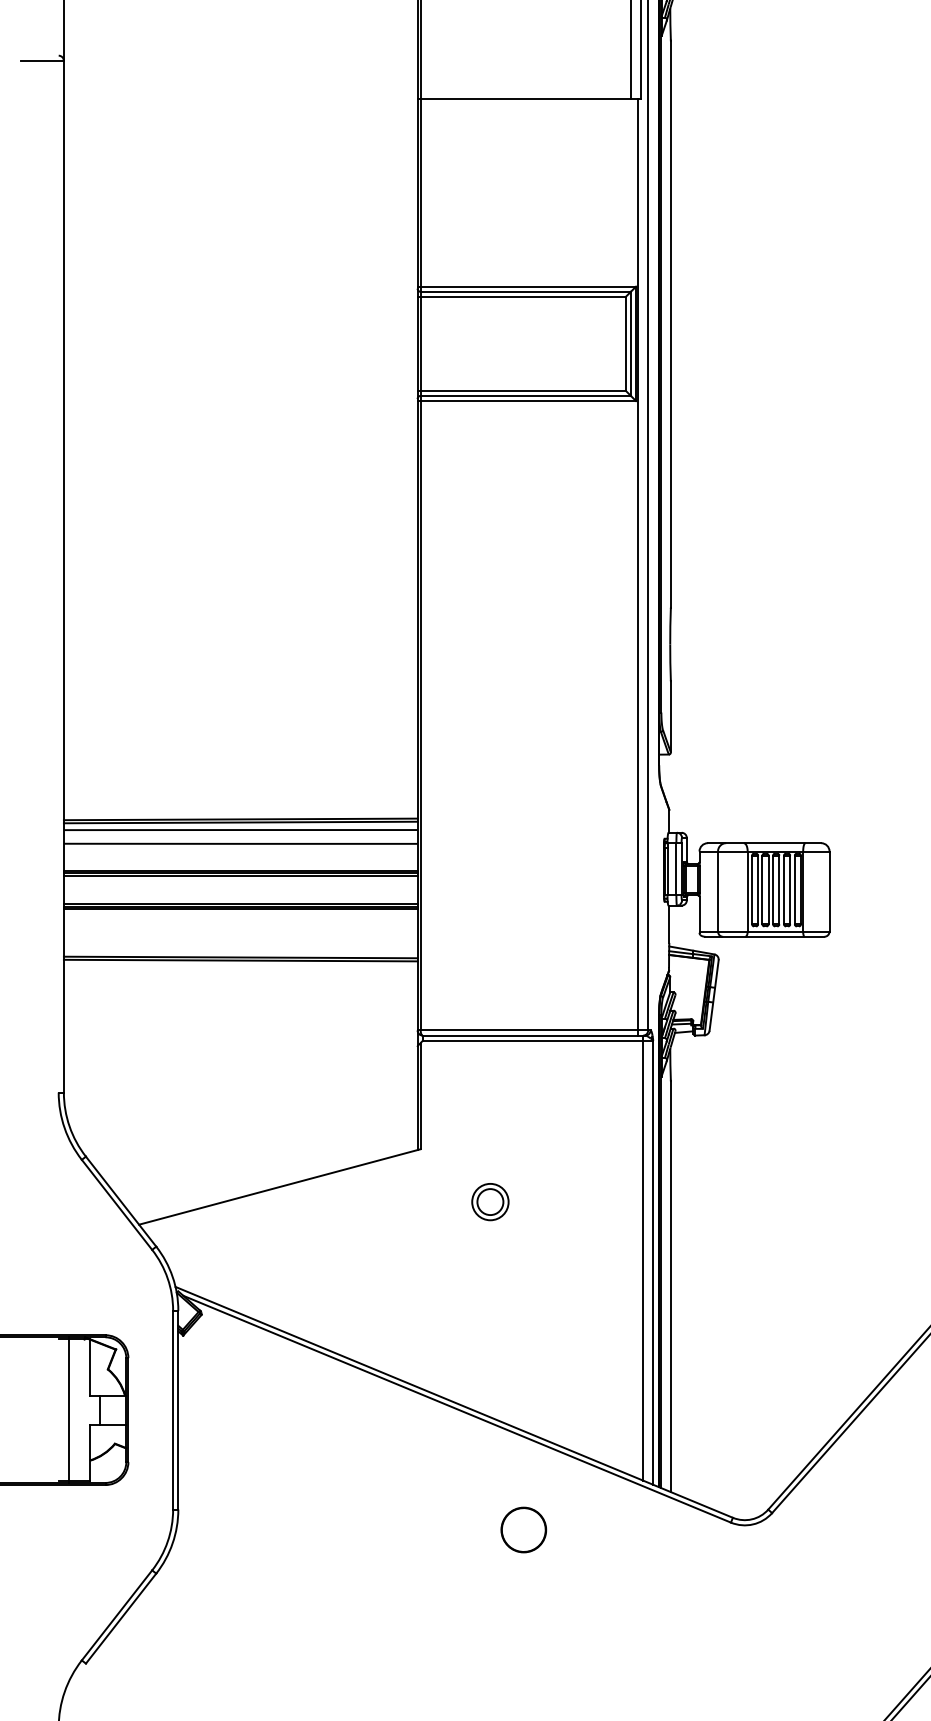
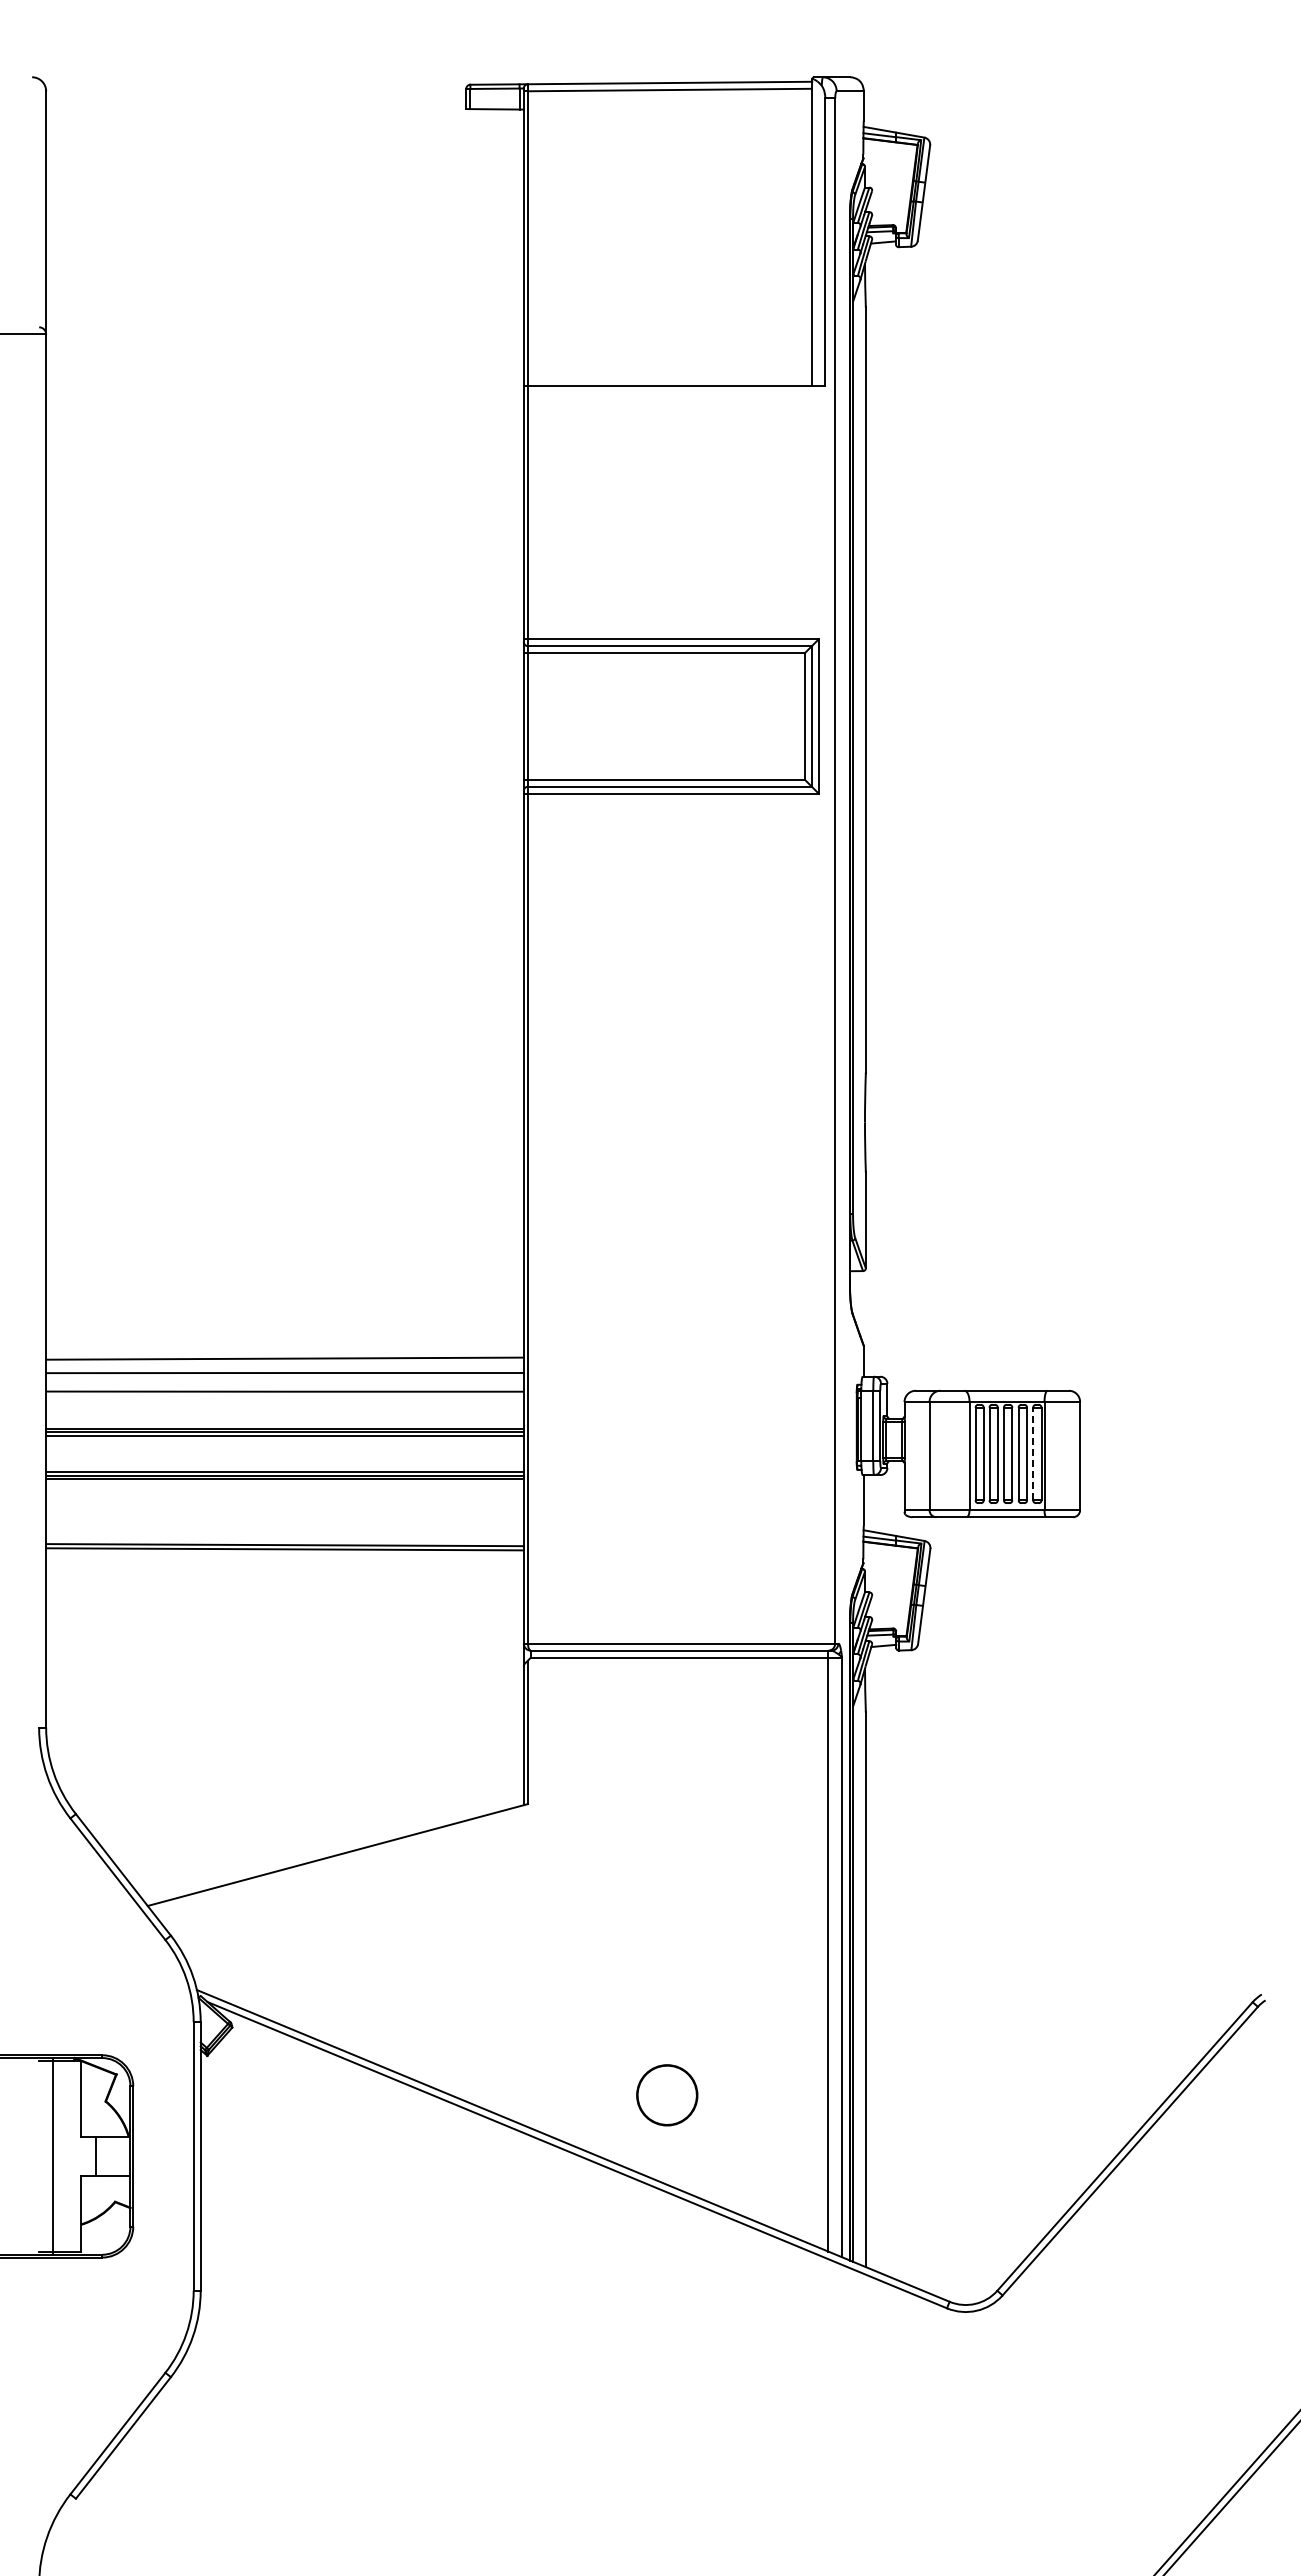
line: (638, 567) -> (821, 1018), removed
line: (240, 822) -> (284, 1362), removed
line: (795, 889) -> (1033, 1453), solid -> dashed
part: (489, 1202) -> (621, 1875), removed
circle: (523, 1530) -> (667, 2095), moved

